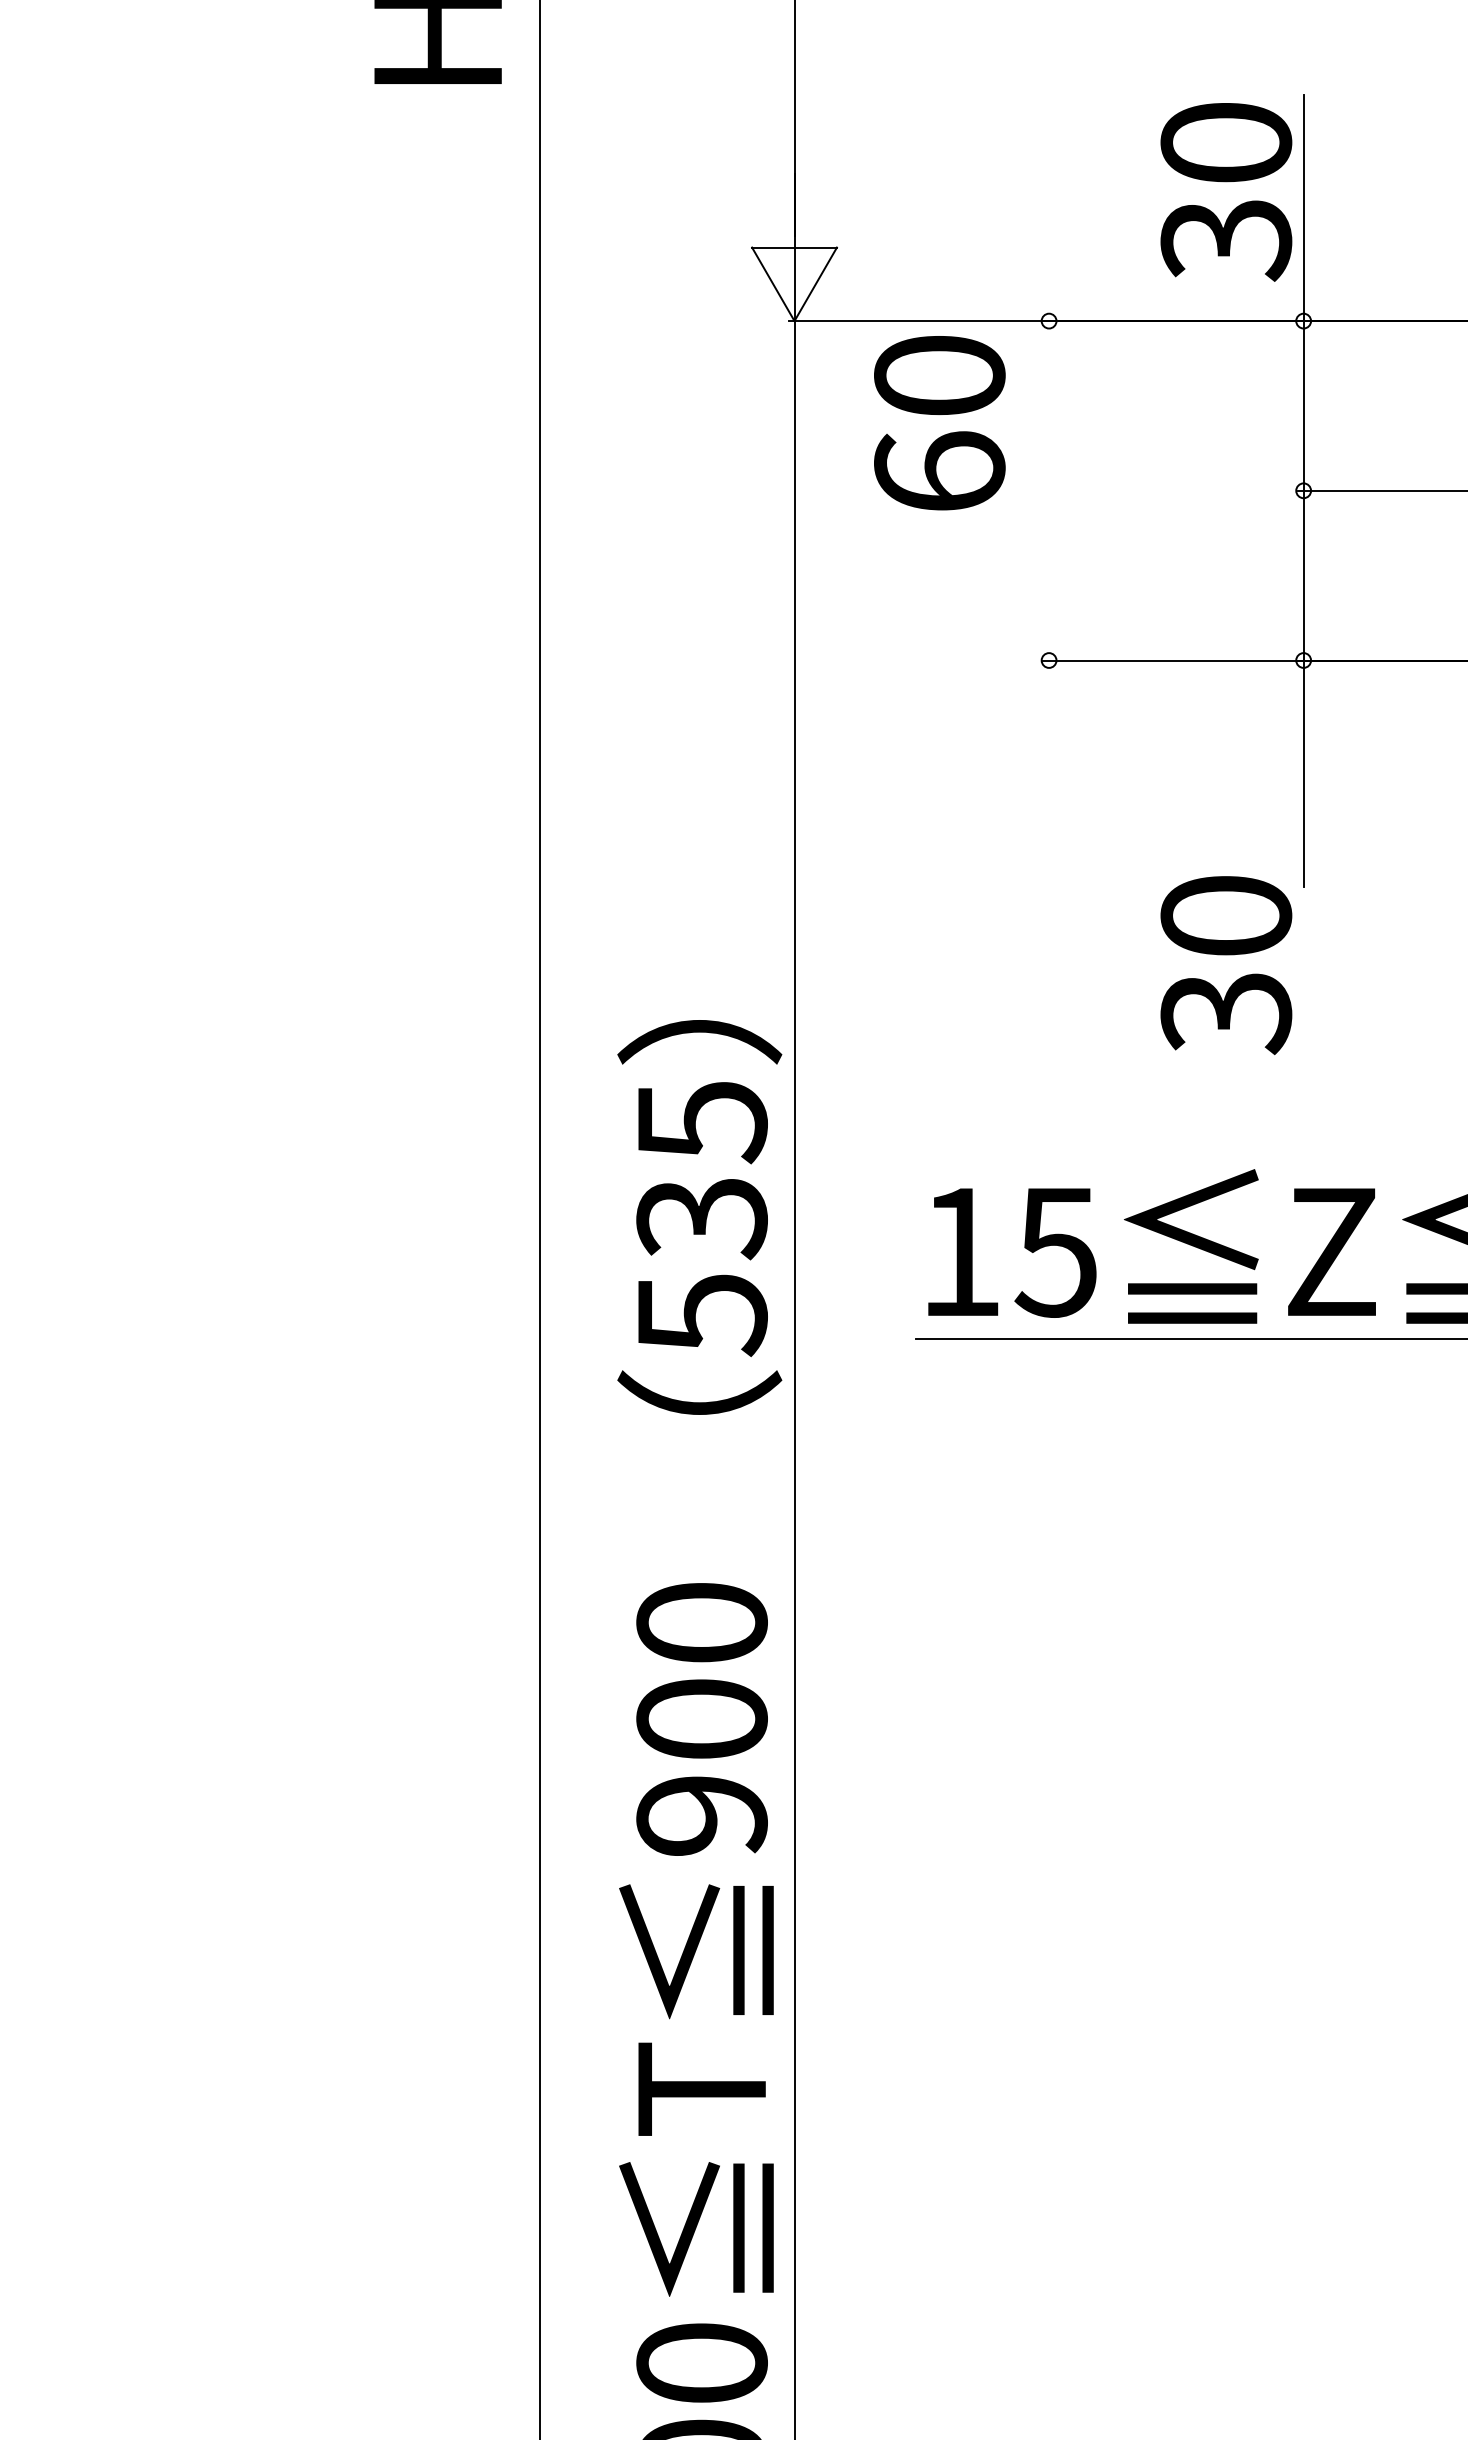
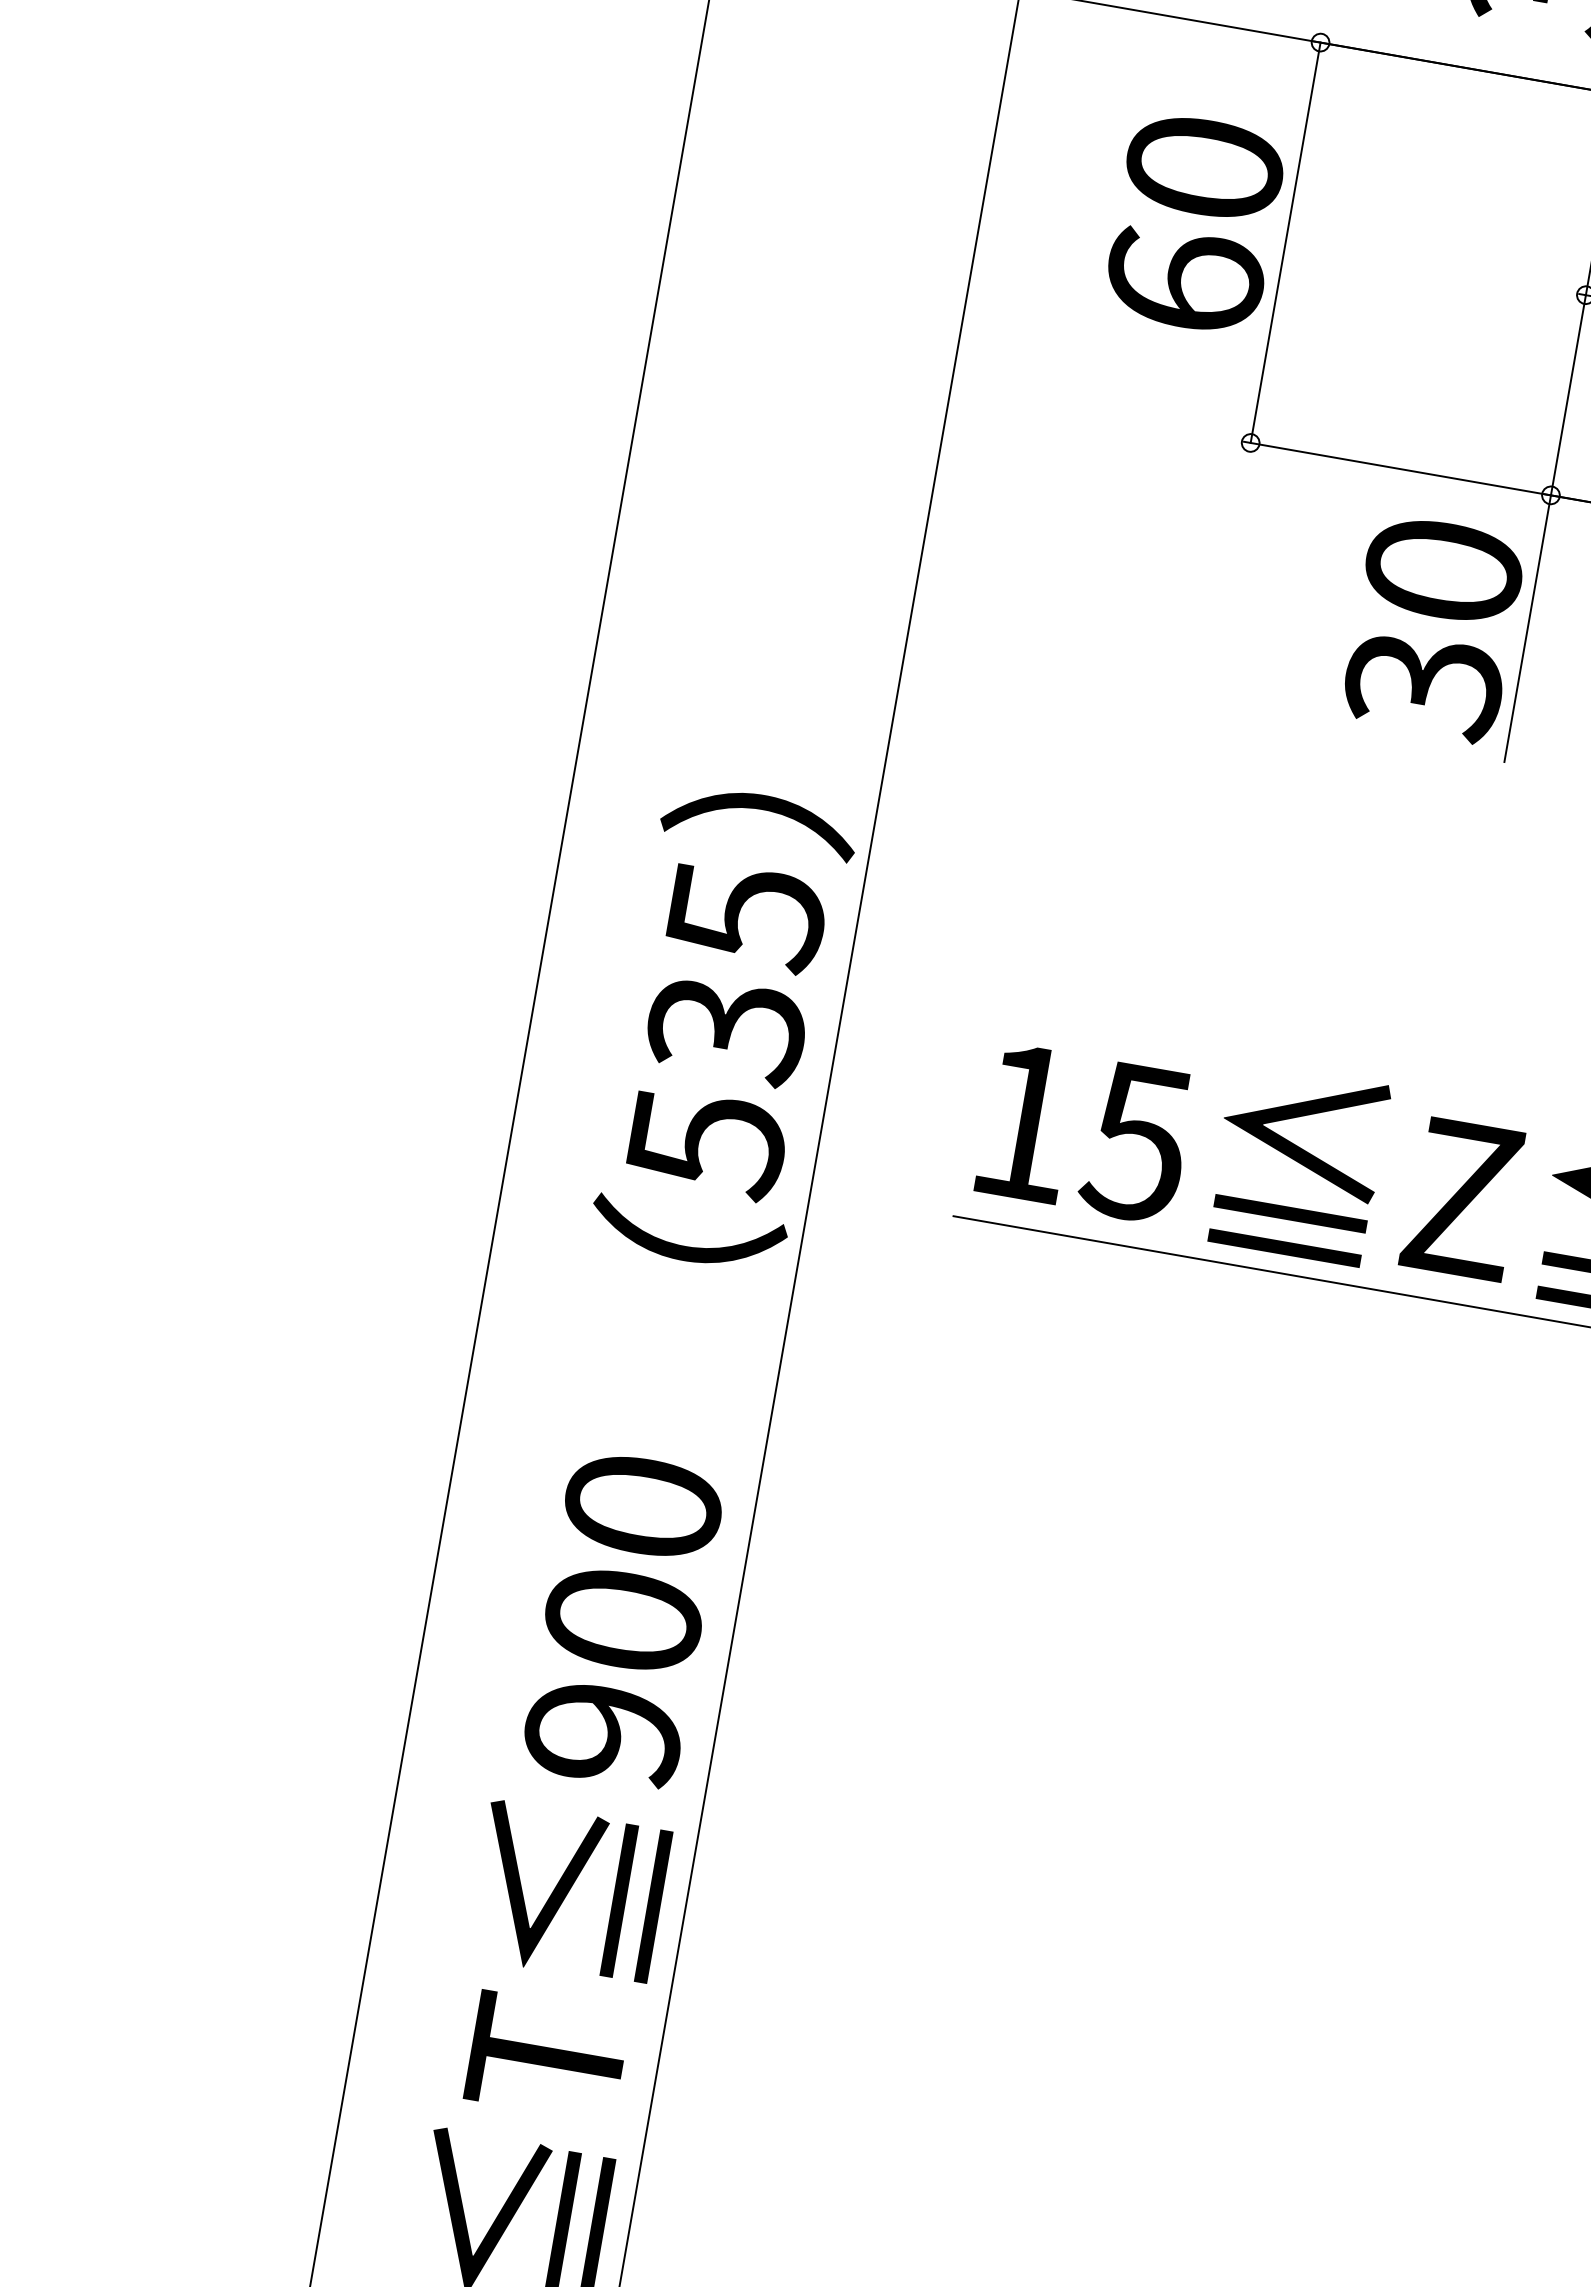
text: (939, 423) -> (1194, 224), moved
line: (1049, 490) -> (1286, 242), added
text: (1226, 965) -> (1433, 629), moved

